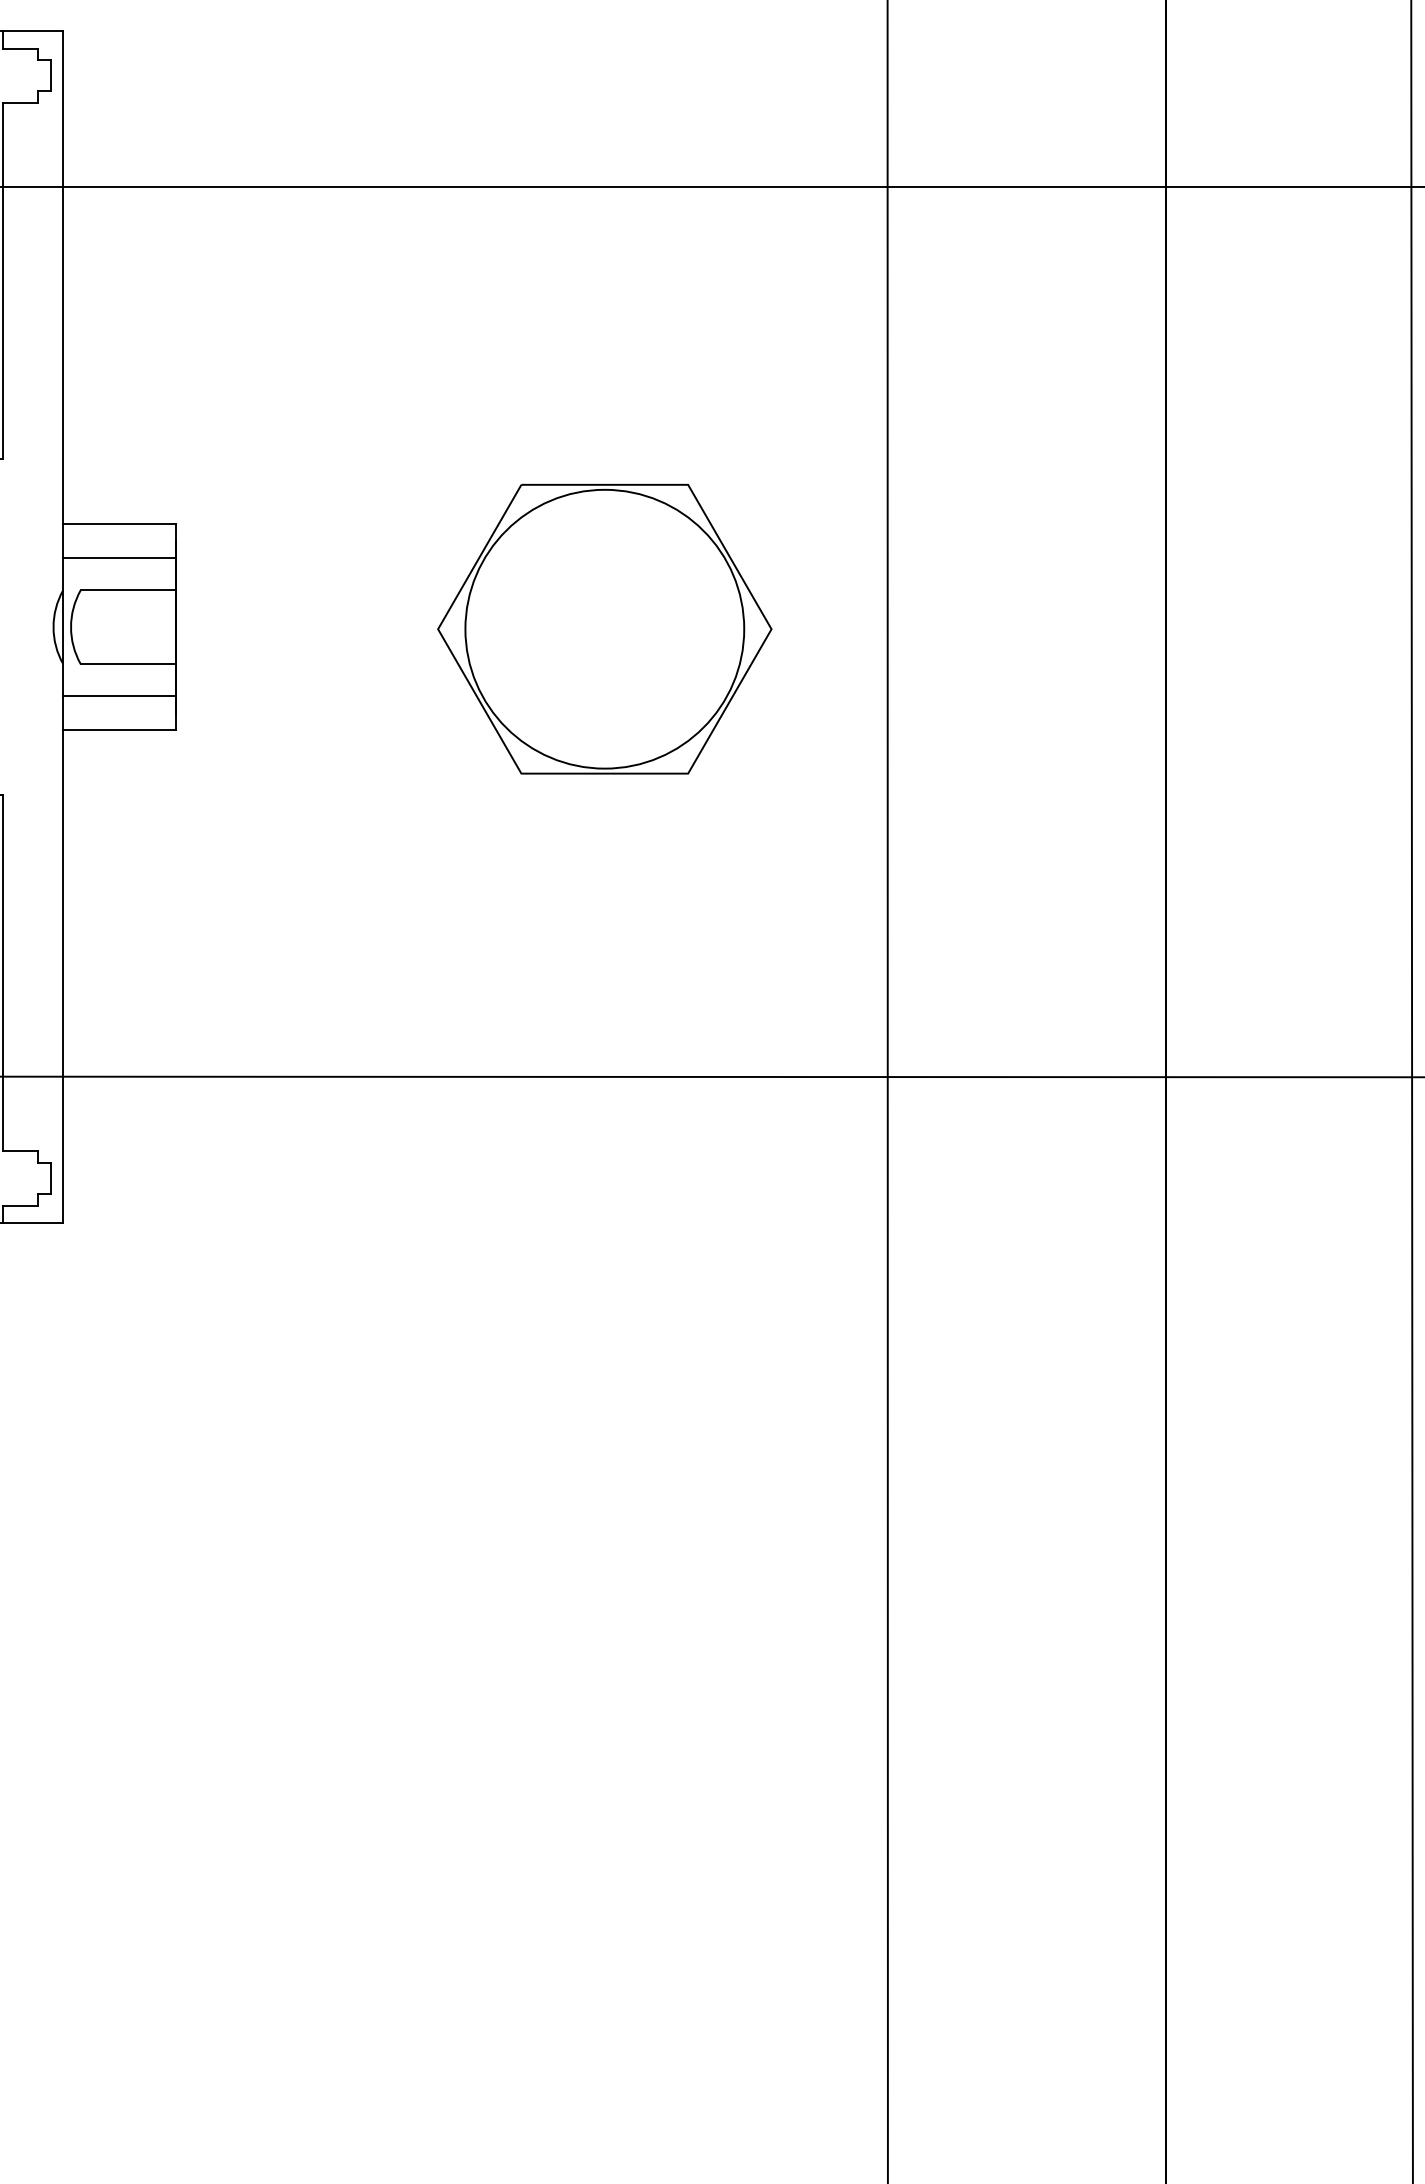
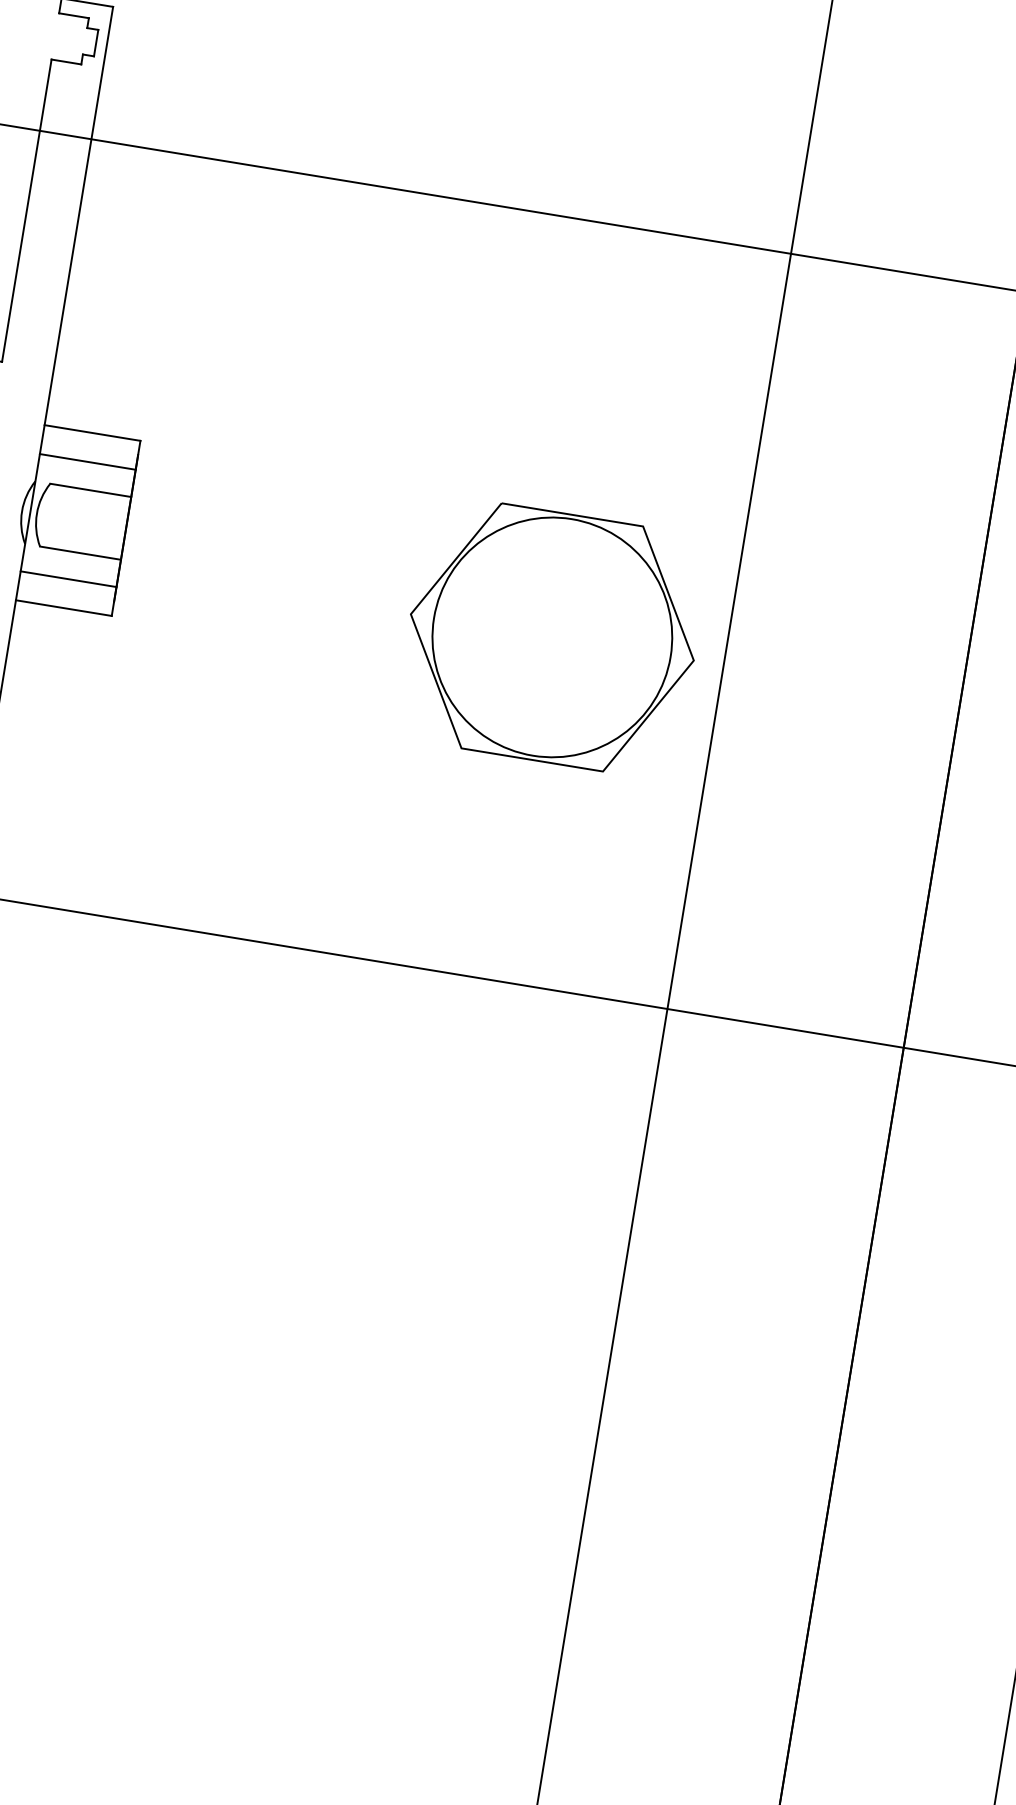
part: (604, 628) -> (552, 636), moved

